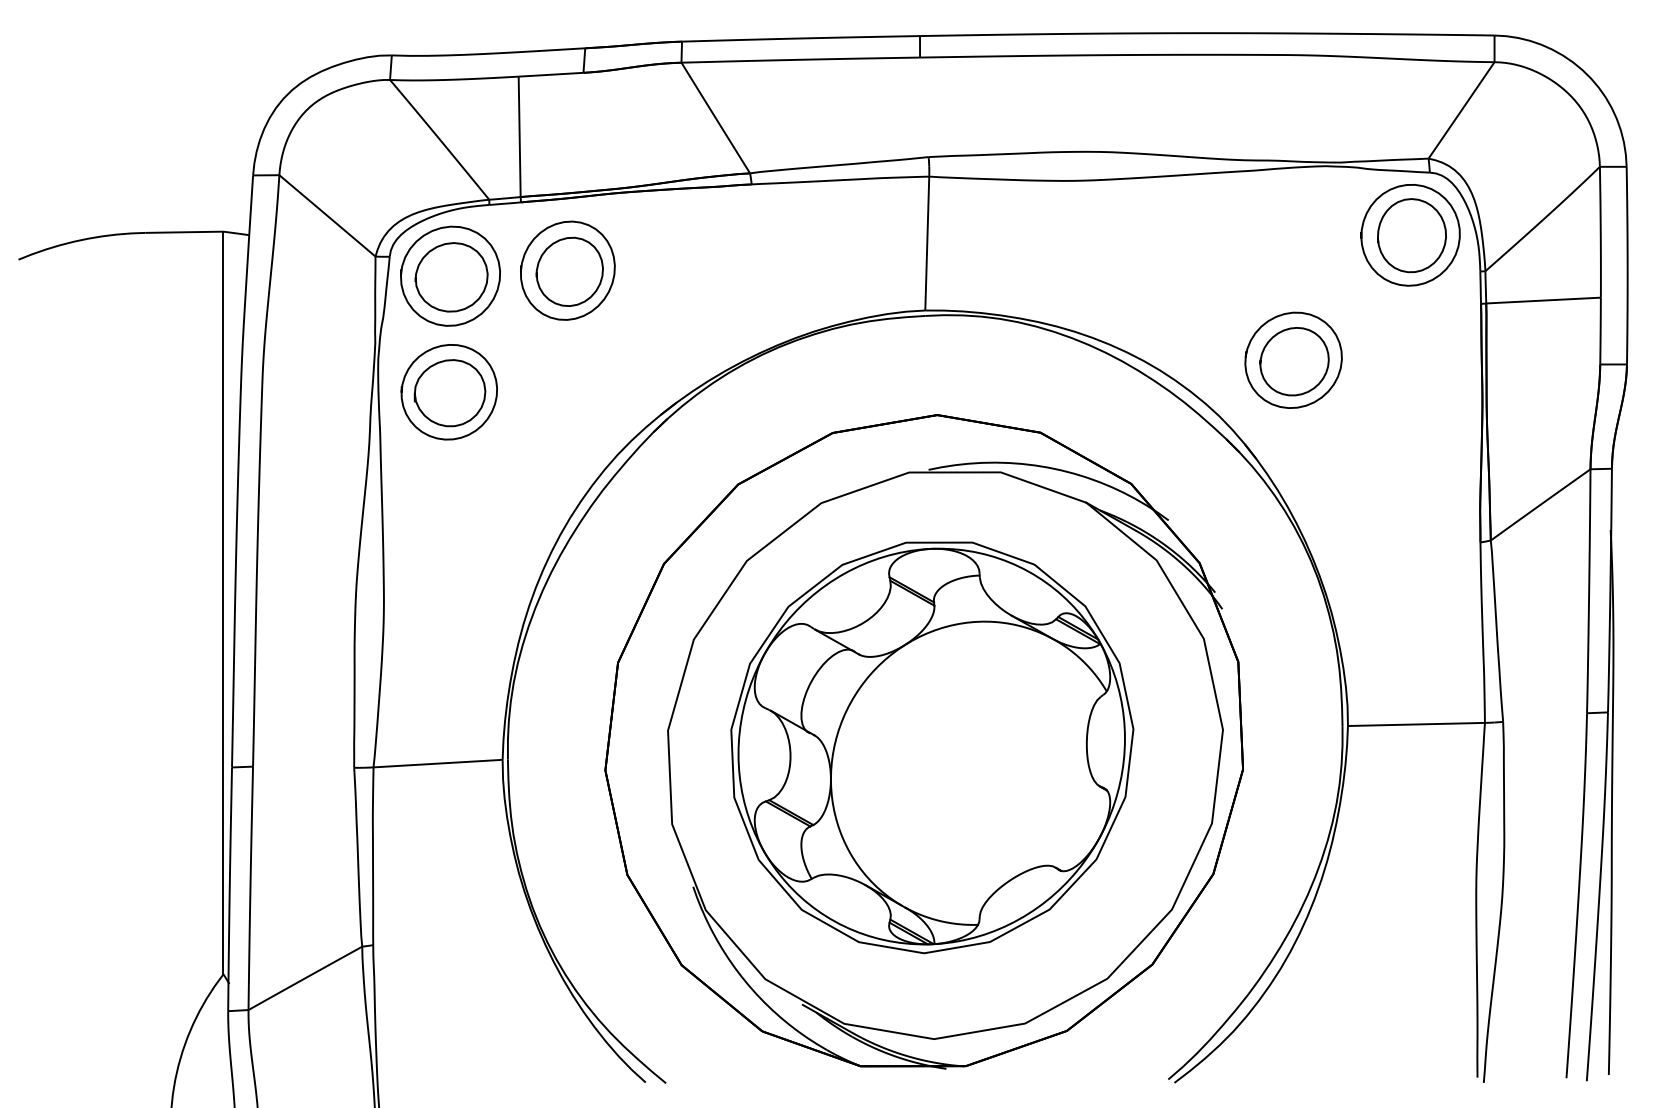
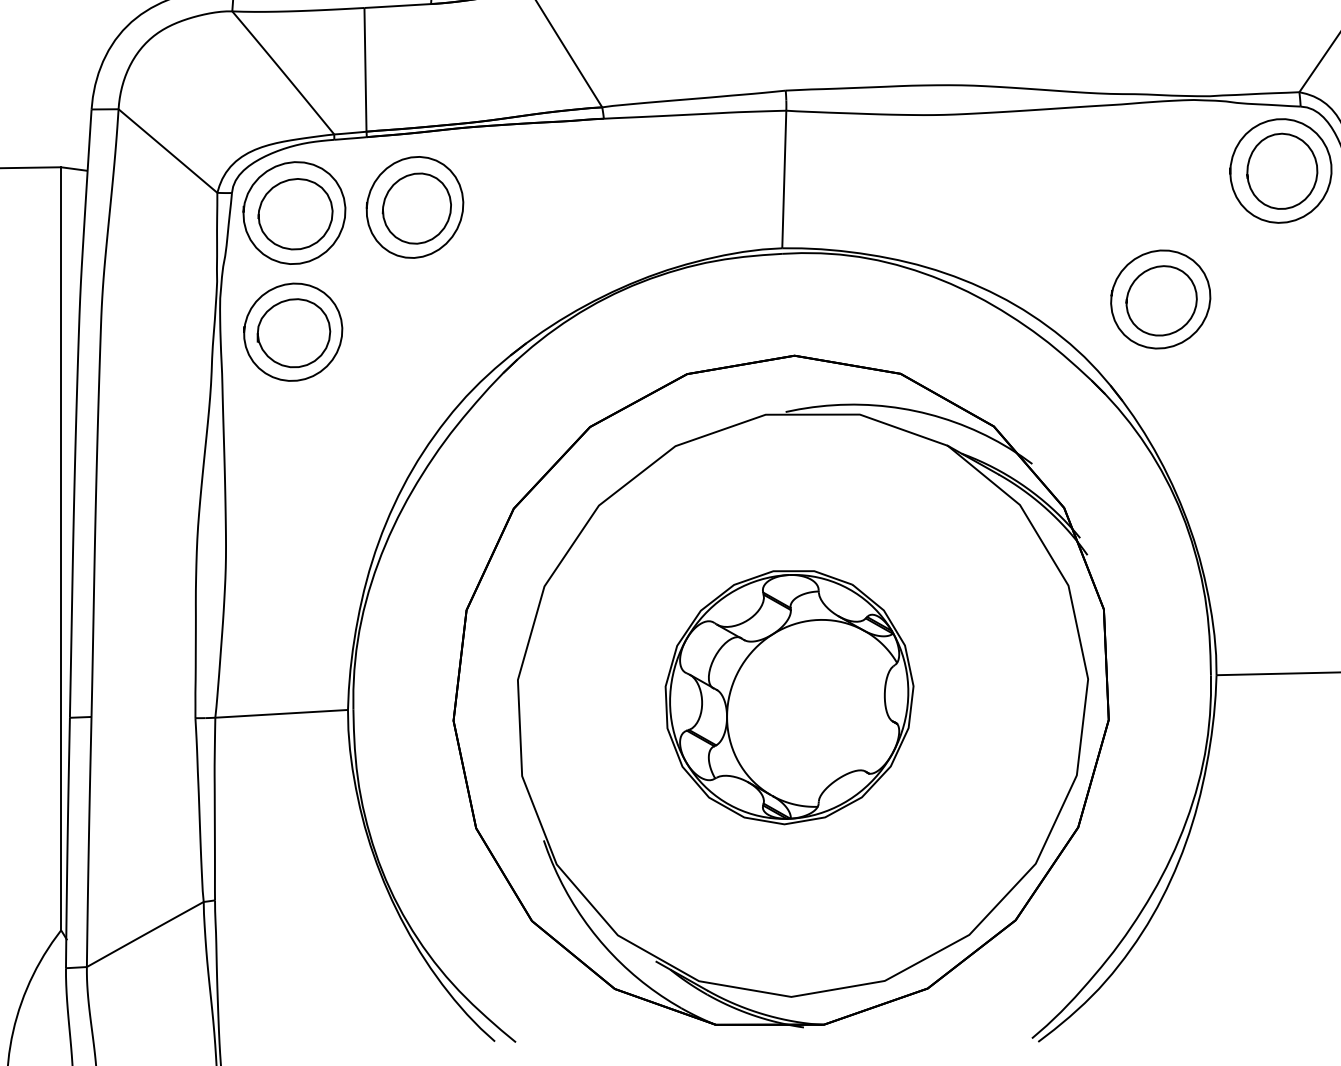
part: (932, 747) -> (789, 697), size x0.6

